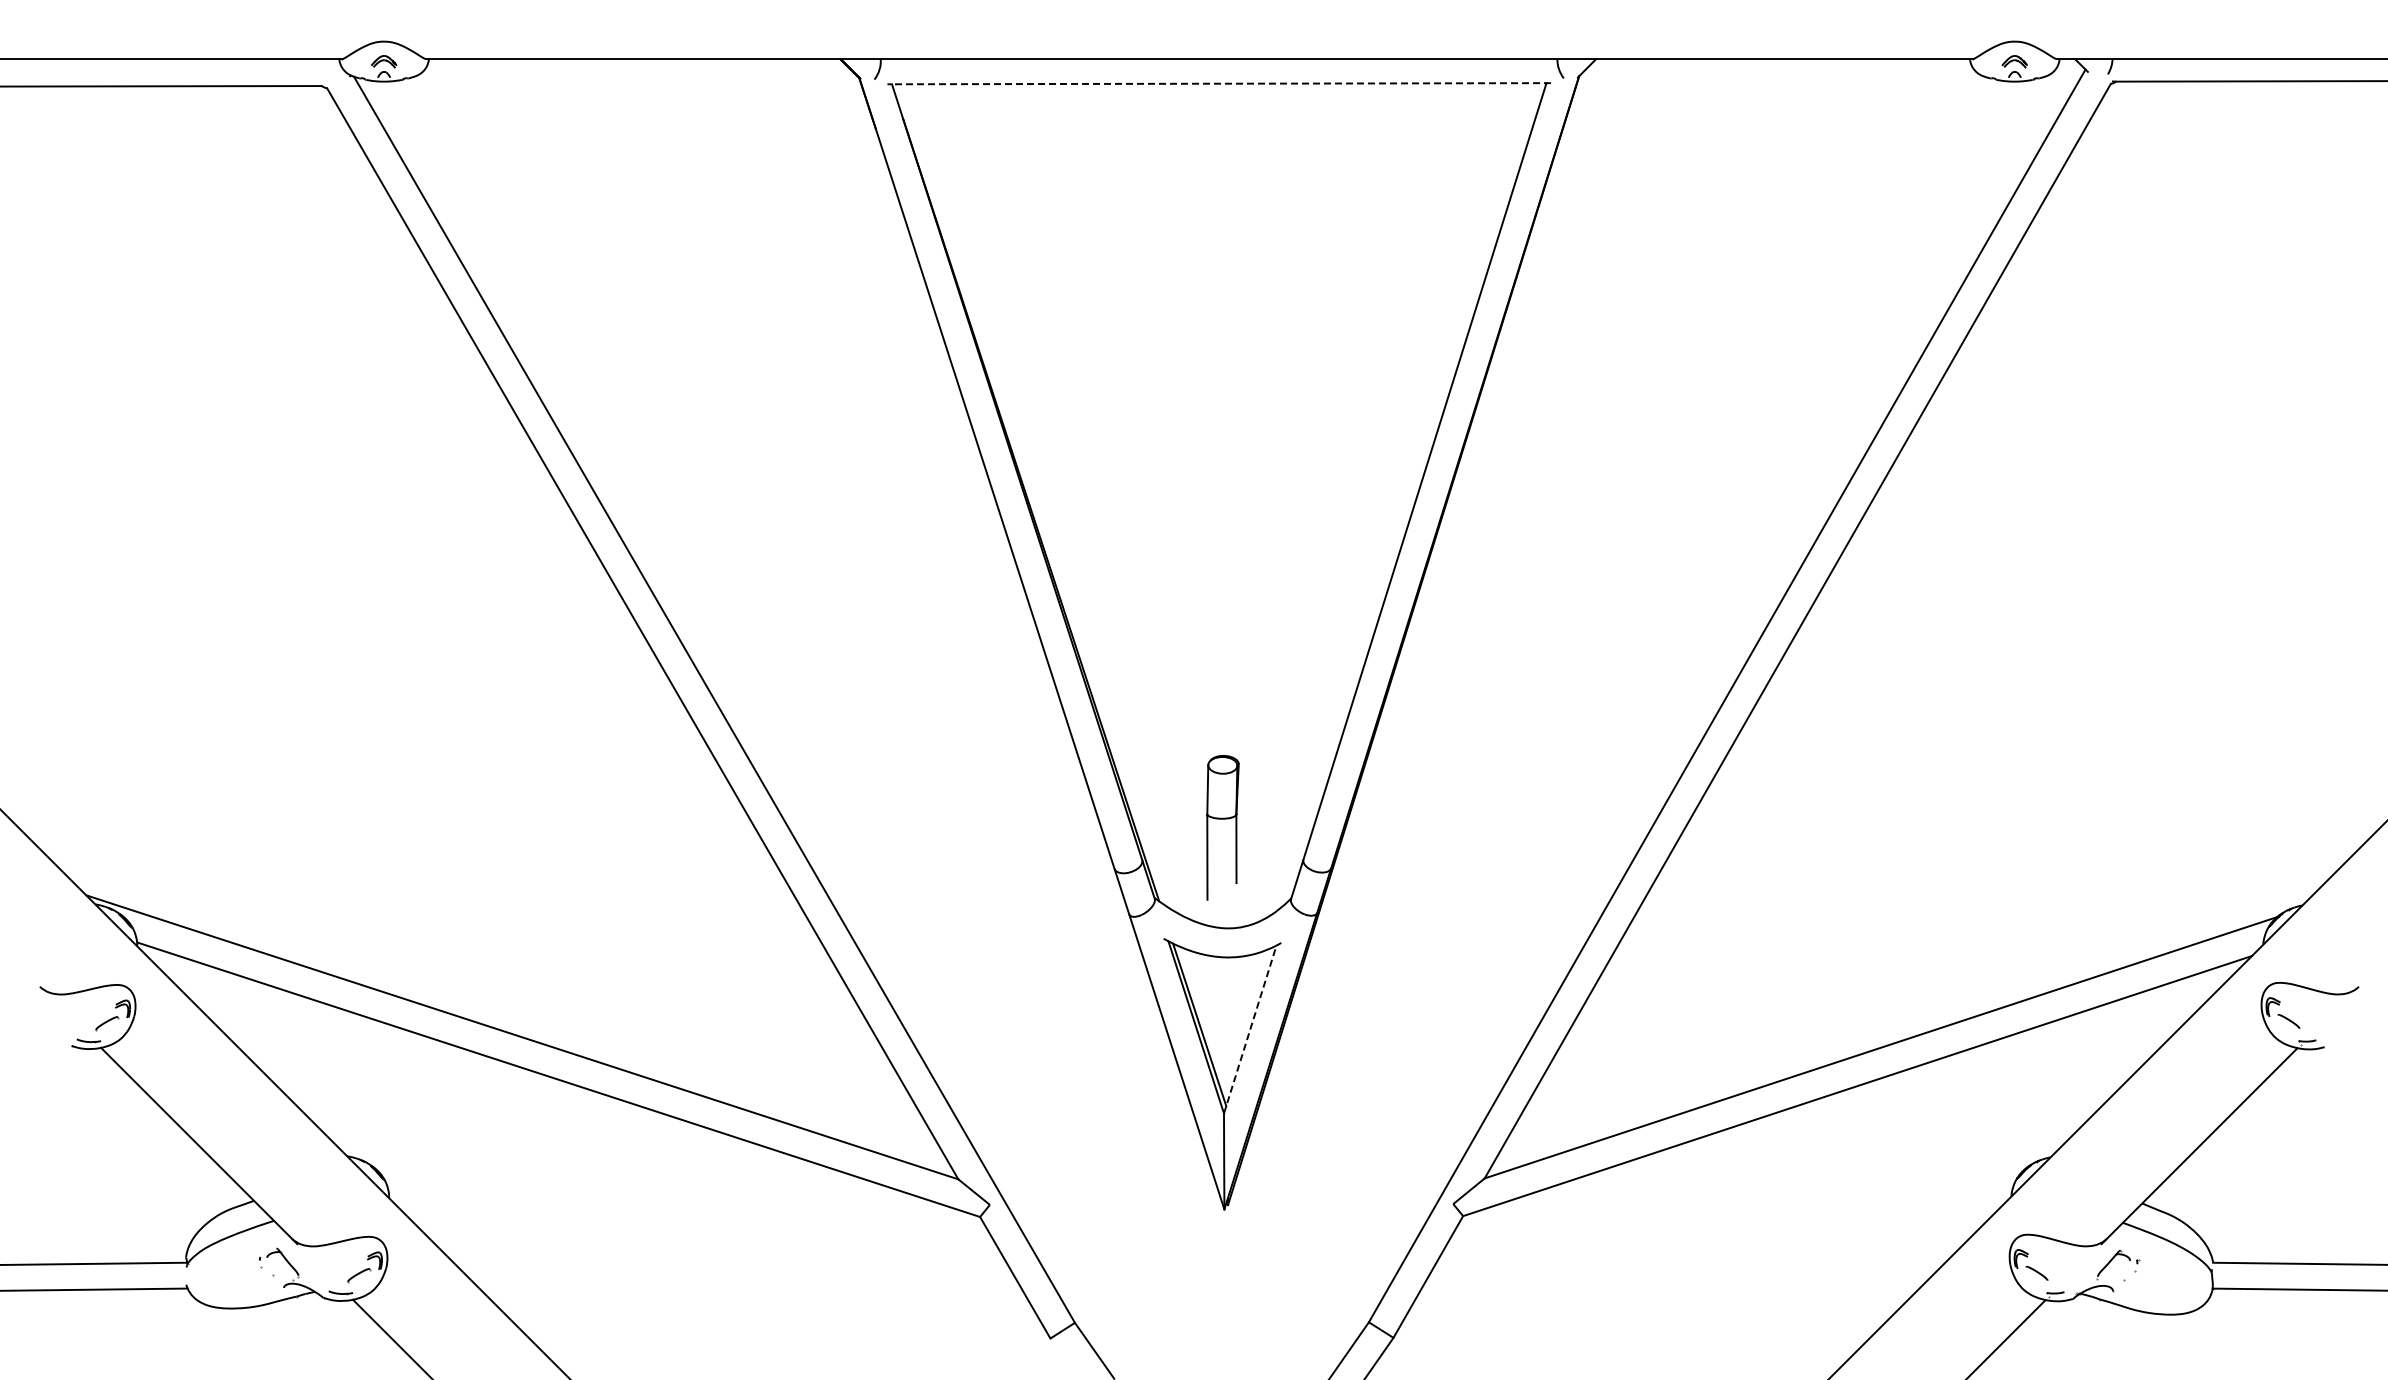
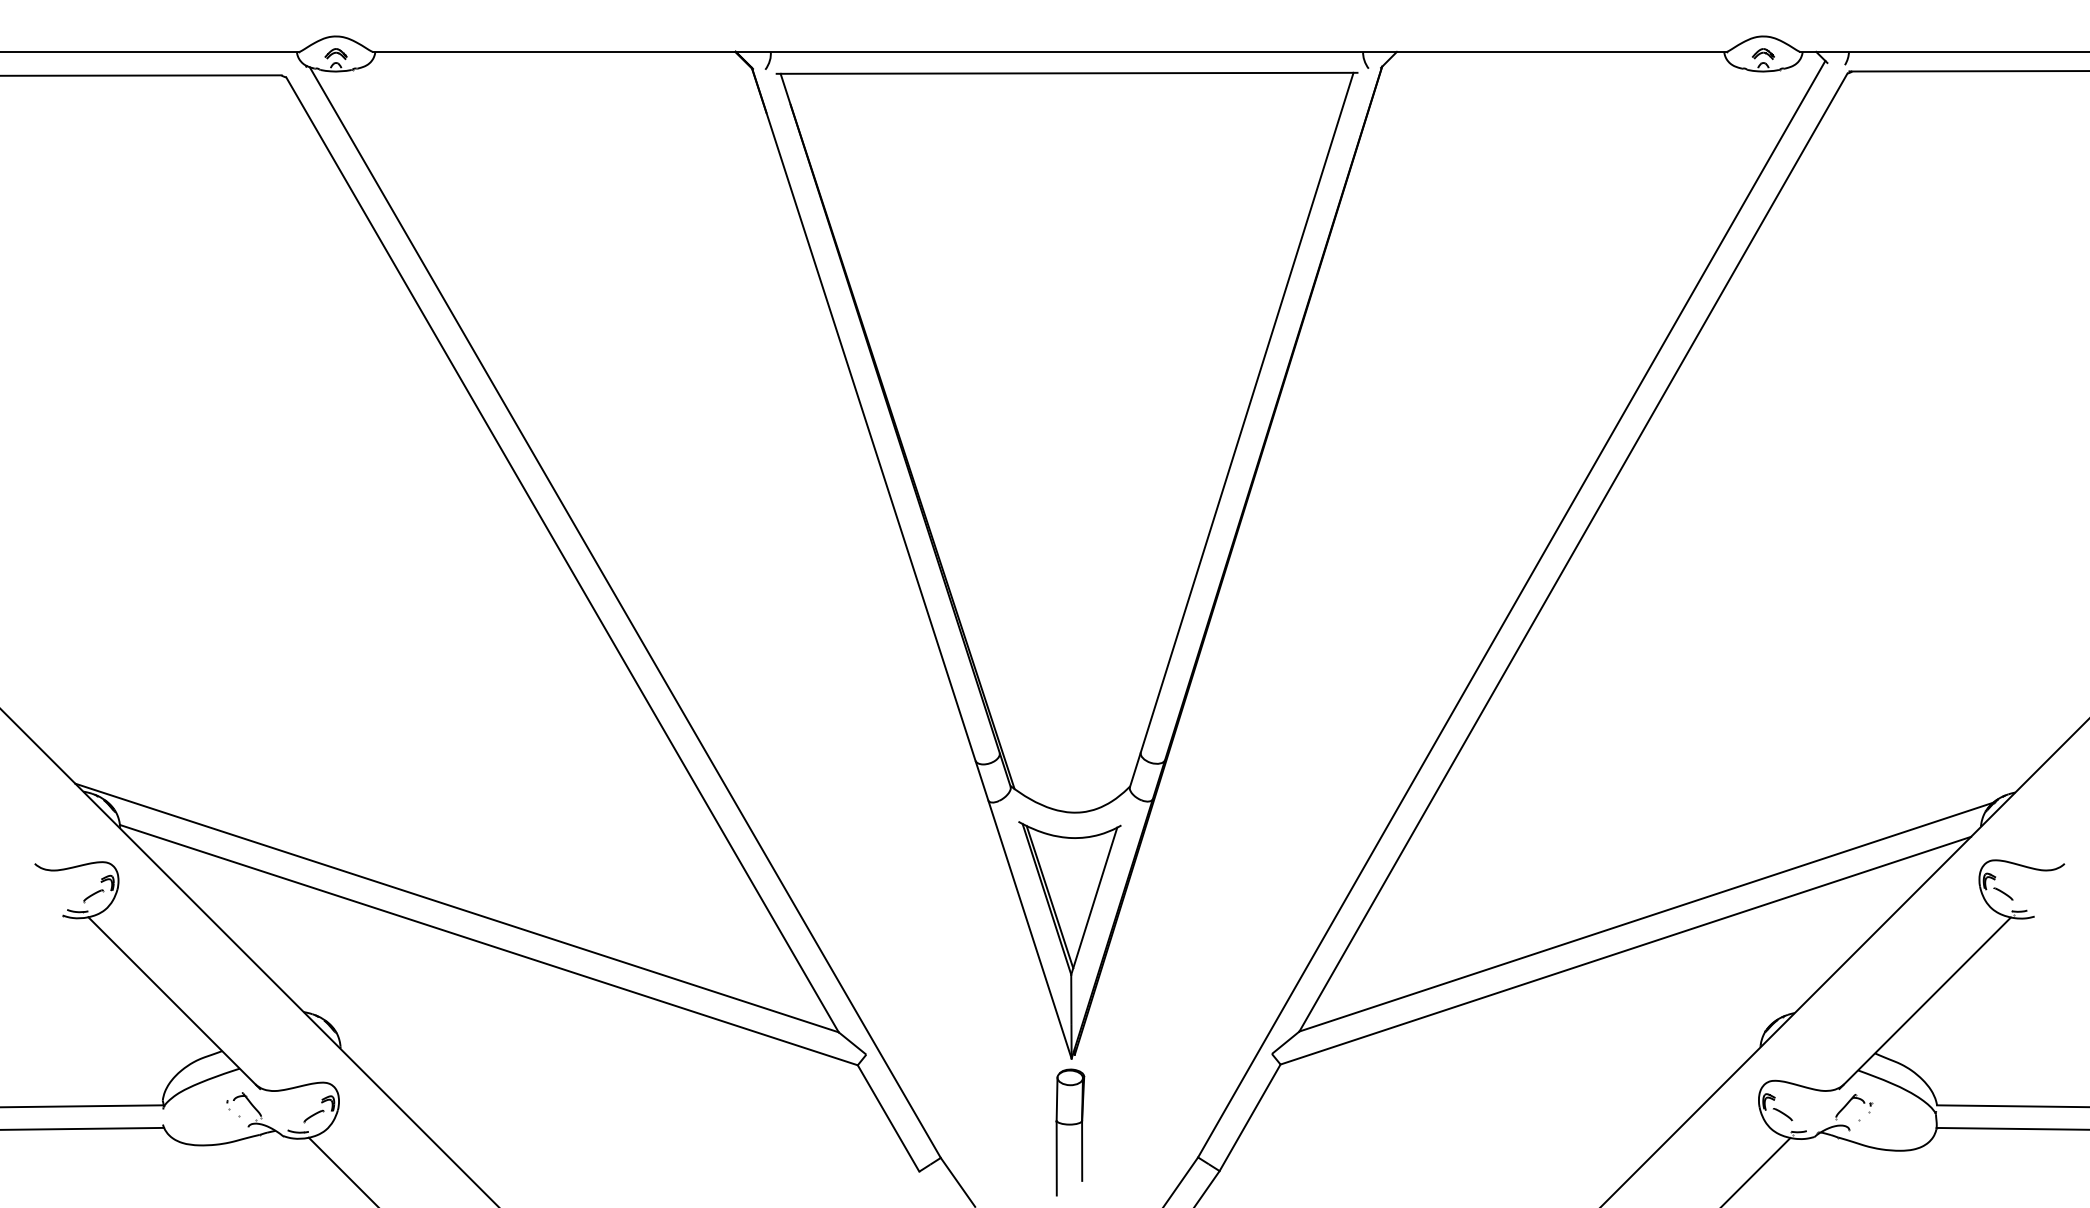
line: (1219, 83) -> (1067, 73), dashed -> solid
part: (1222, 819) -> (1069, 1125), moved
line: (1250, 1029) -> (1094, 901), dashed -> solid

